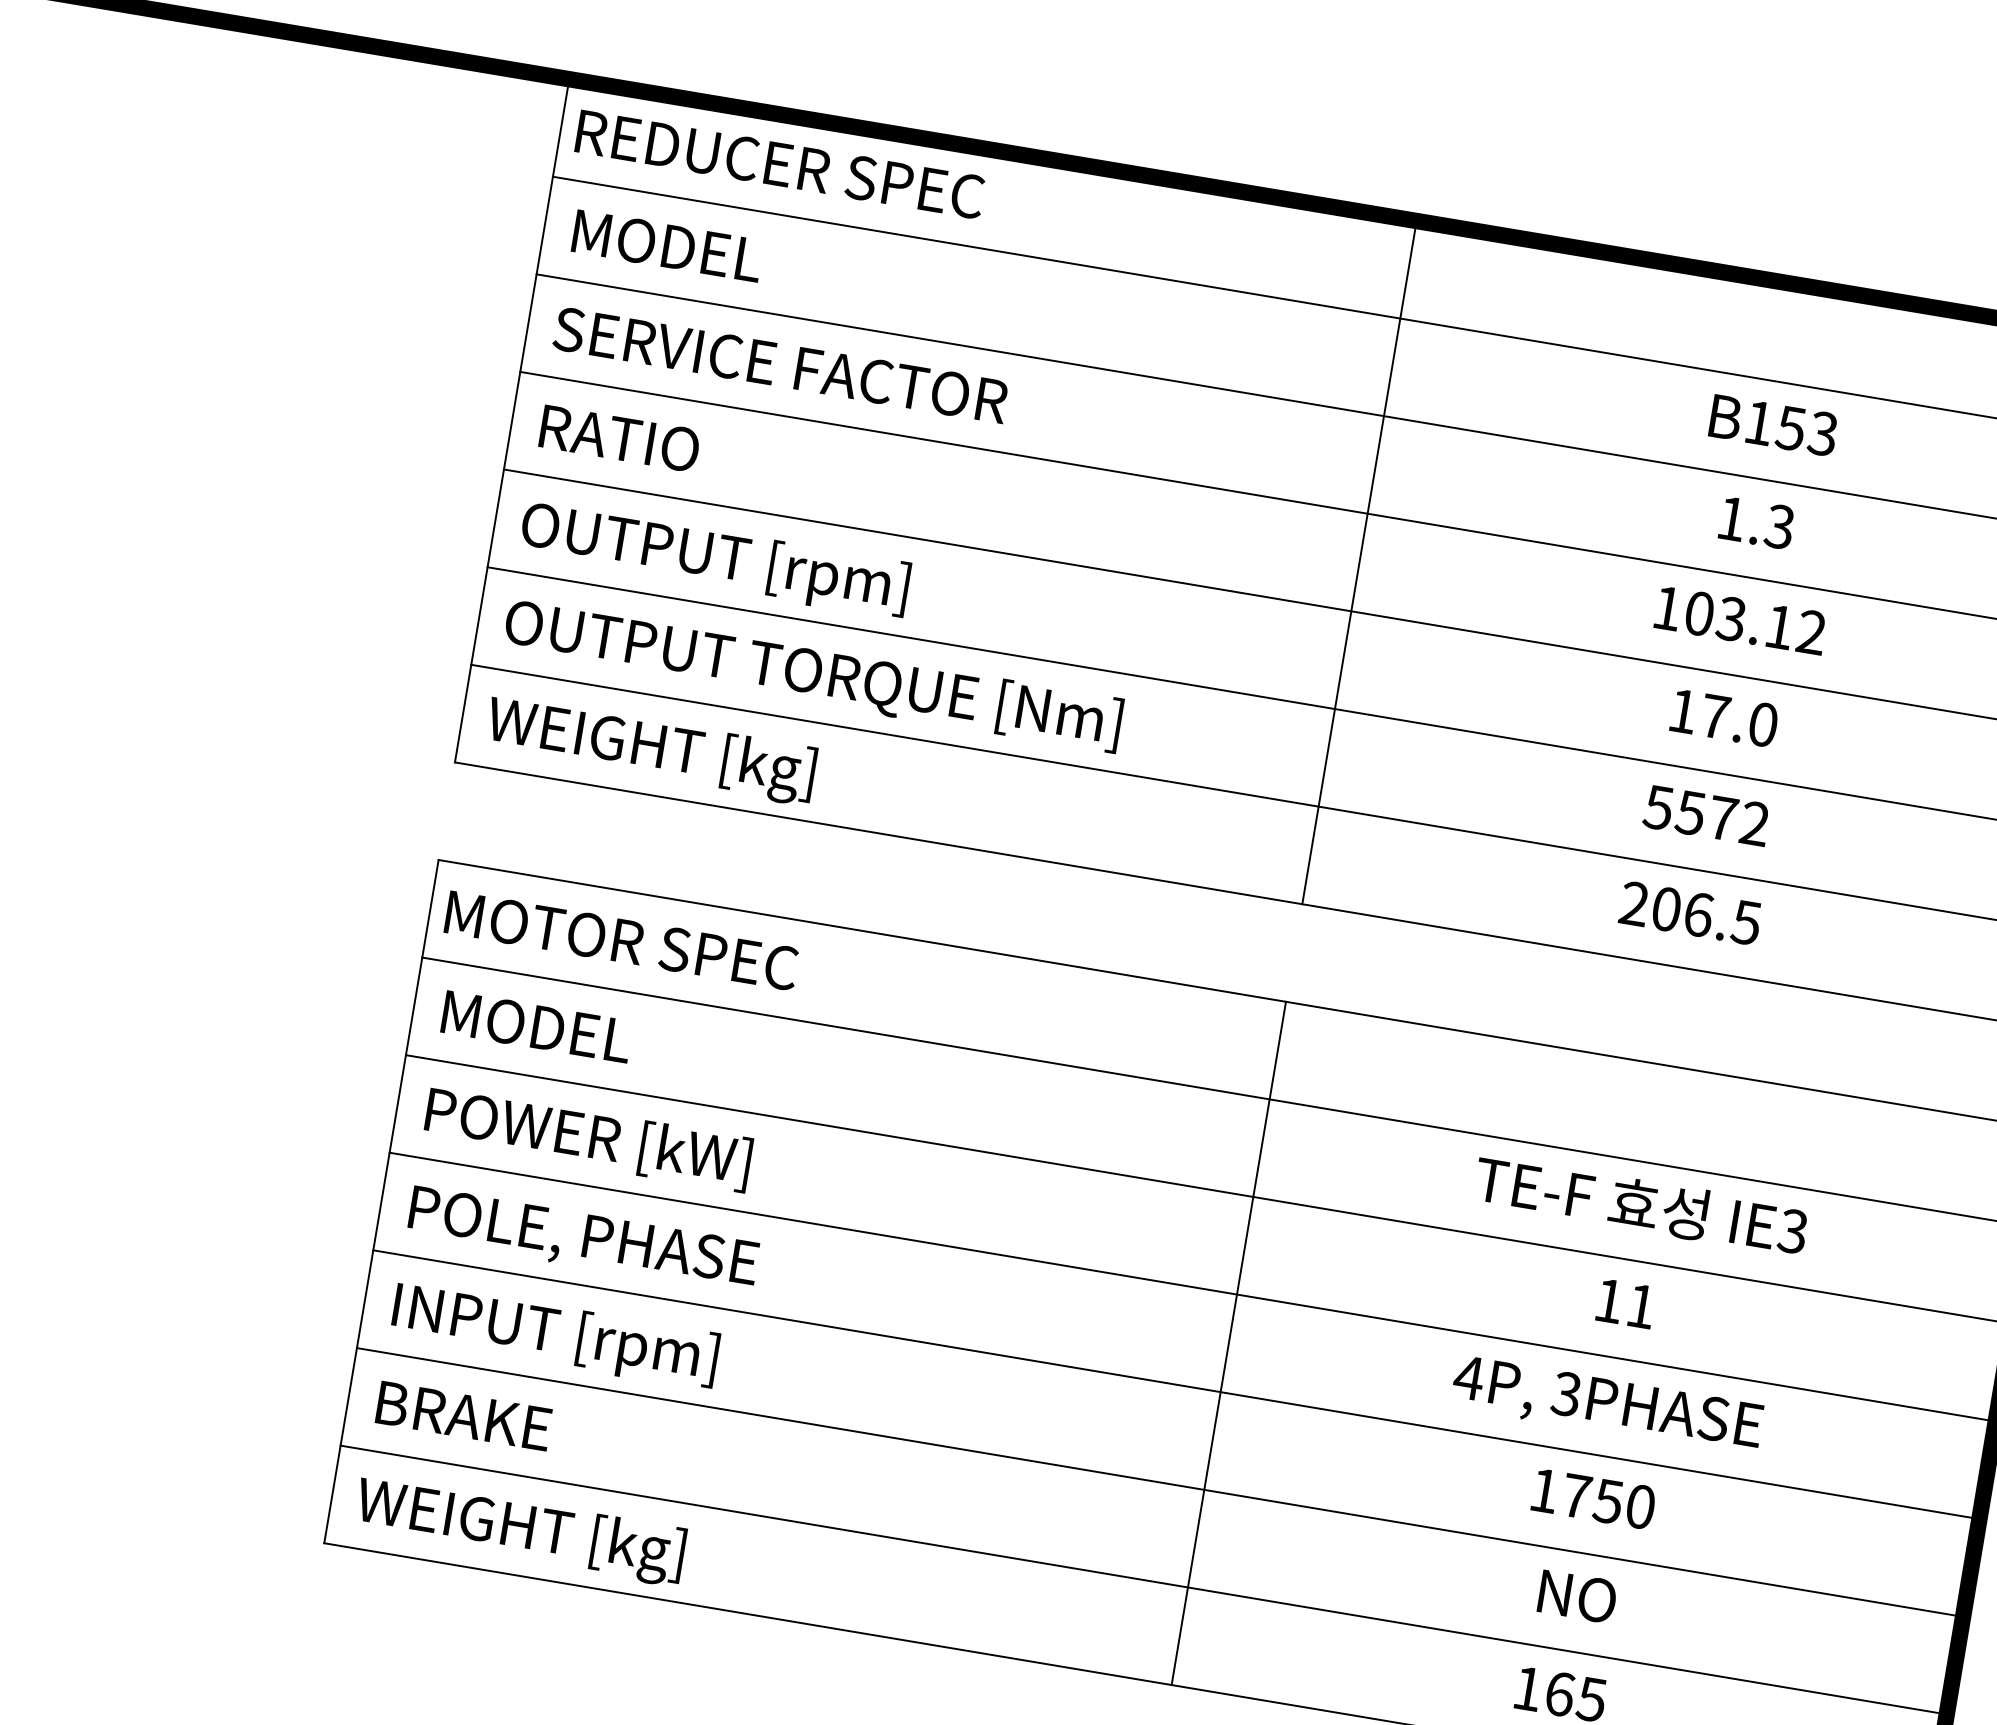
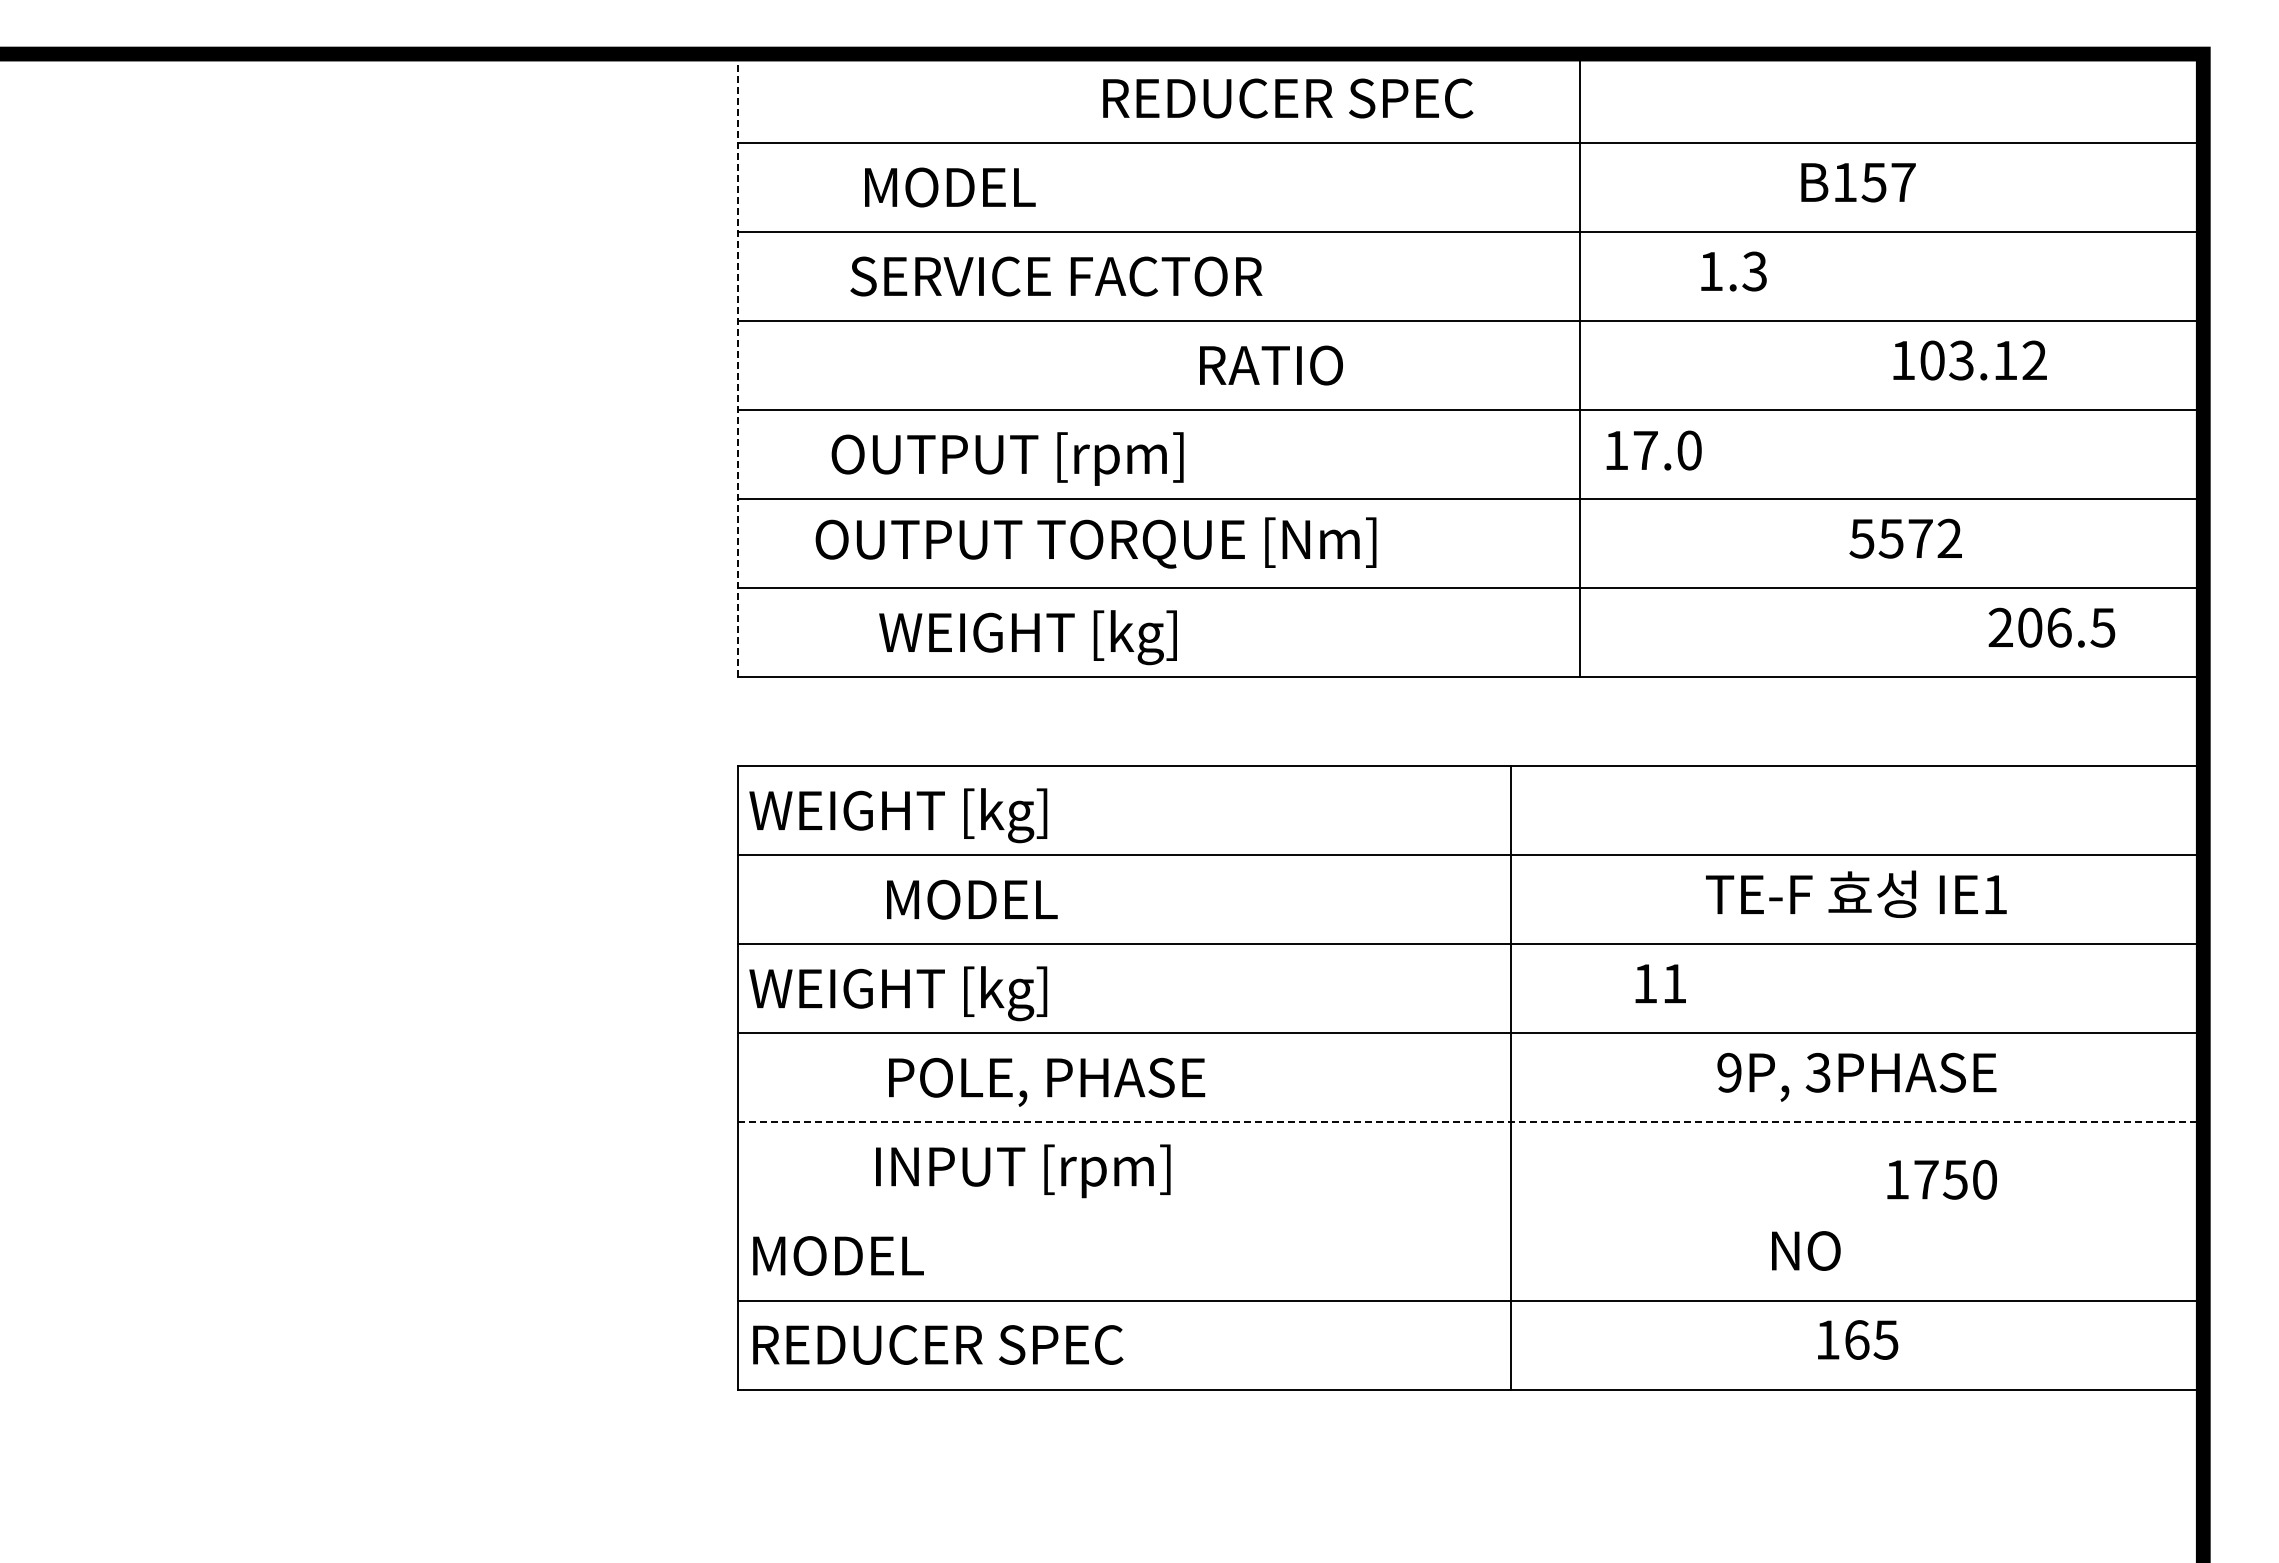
text: (780, 164) -> (1288, 98), moved
text: (667, 246) -> (950, 187), moved
text: (780, 365) -> (1056, 276), moved
line: (512, 420) -> (738, 365), solid -> dashed
text: (1822, 433) -> (1902, 182), B153 -> B157
text: (619, 438) -> (1271, 365), moved
text: (1756, 522) -> (1733, 271), moved
text: (714, 559) -> (1007, 458), moved
line: (1359, 562) -> (1580, 365), moved
text: (1740, 620) -> (1969, 360), moved
text: (812, 674) -> (1095, 542), moved
text: (1723, 718) -> (1653, 450), moved
text: (650, 750) -> (1027, 637), moved
text: (1706, 815) -> (1905, 538), moved
text: (1690, 912) -> (2051, 627), moved
text: (618, 945) -> (910, 815), MOTOR SPEC -> WEIGHT [kg]
text: (537, 1026) -> (972, 899), moved
text: (579, 1139) -> (904, 993), POWER [kW] -> WEIGHT [kg]
text: (1792, 1231) -> (1994, 894), IE3 -> IE1
text: (583, 1239) -> (1047, 1081), moved
text: (1625, 1303) -> (1660, 983), moved
text: (555, 1336) -> (1023, 1171), moved
text: (1469, 1377) -> (1729, 1072), 4P, -> 9P,
line: (1176, 1384) -> (1470, 1122), solid -> dashed
text: (458, 1414) -> (838, 1255), BRAKE -> MODEL
line: (1159, 1482) -> (1470, 1211), removed
text: (1593, 1498) -> (1941, 1179), moved
text: (551, 1536) -> (938, 1349), WEIGHT [kg] -> REDUCER SPEC
text: (1577, 1596) -> (1806, 1250), moved

